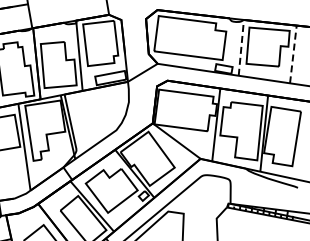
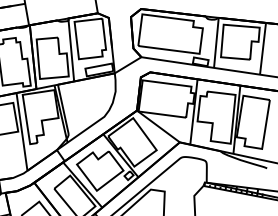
line: (241, 47) -> (216, 42), dashed -> solid
line: (293, 53) -> (263, 47), dashed -> solid

